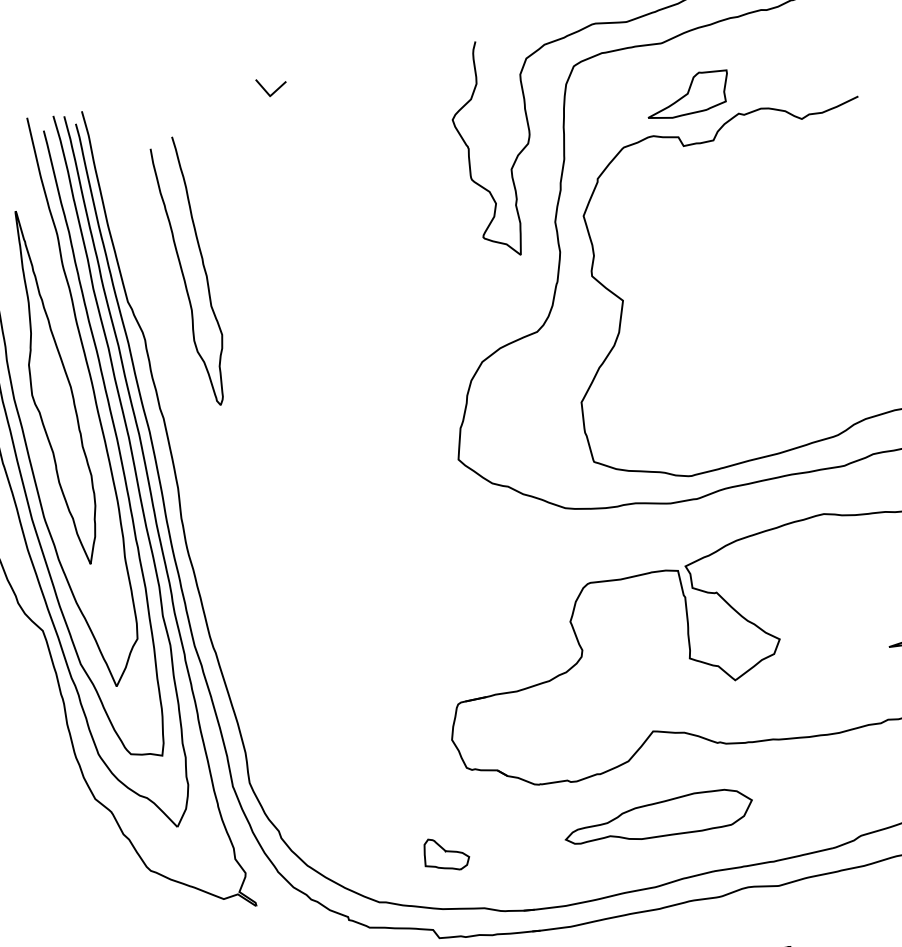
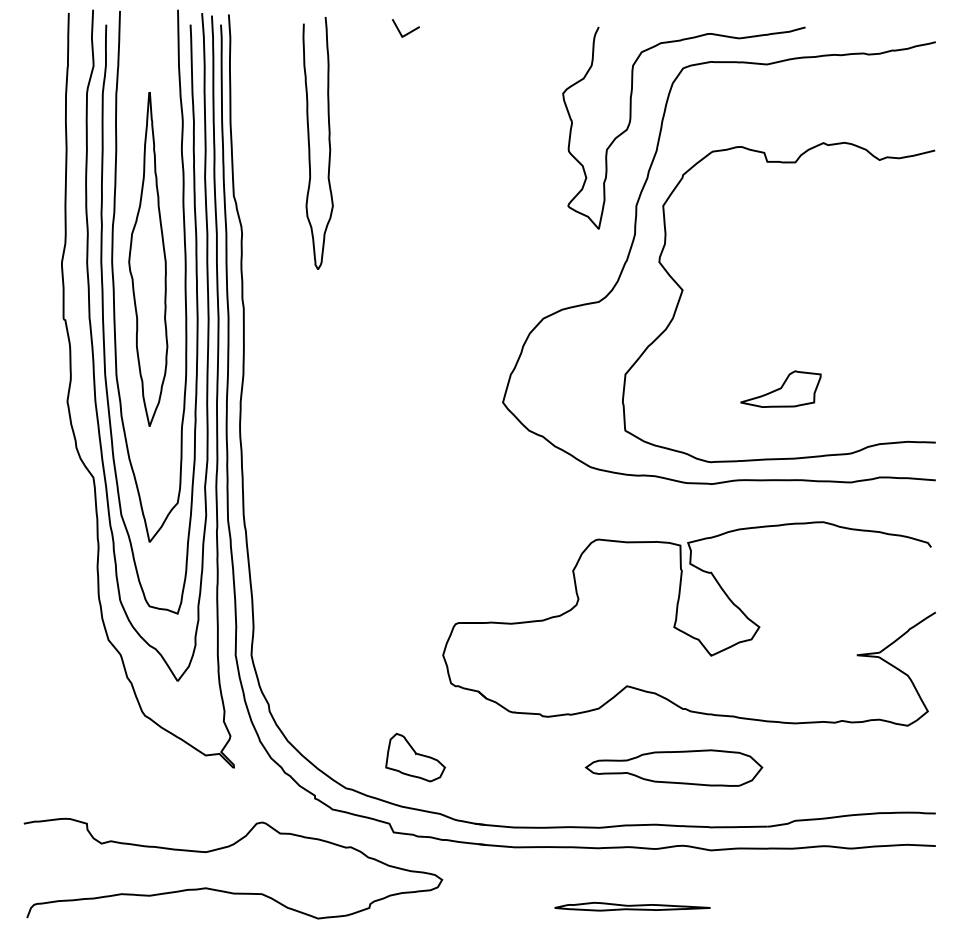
part: (687, 94) -> (780, 388), moved
curve: (183, 274) -> (309, 143), moved
part: (658, 820) -> (673, 767), moved
part: (445, 854) -> (415, 757), size x1.43

